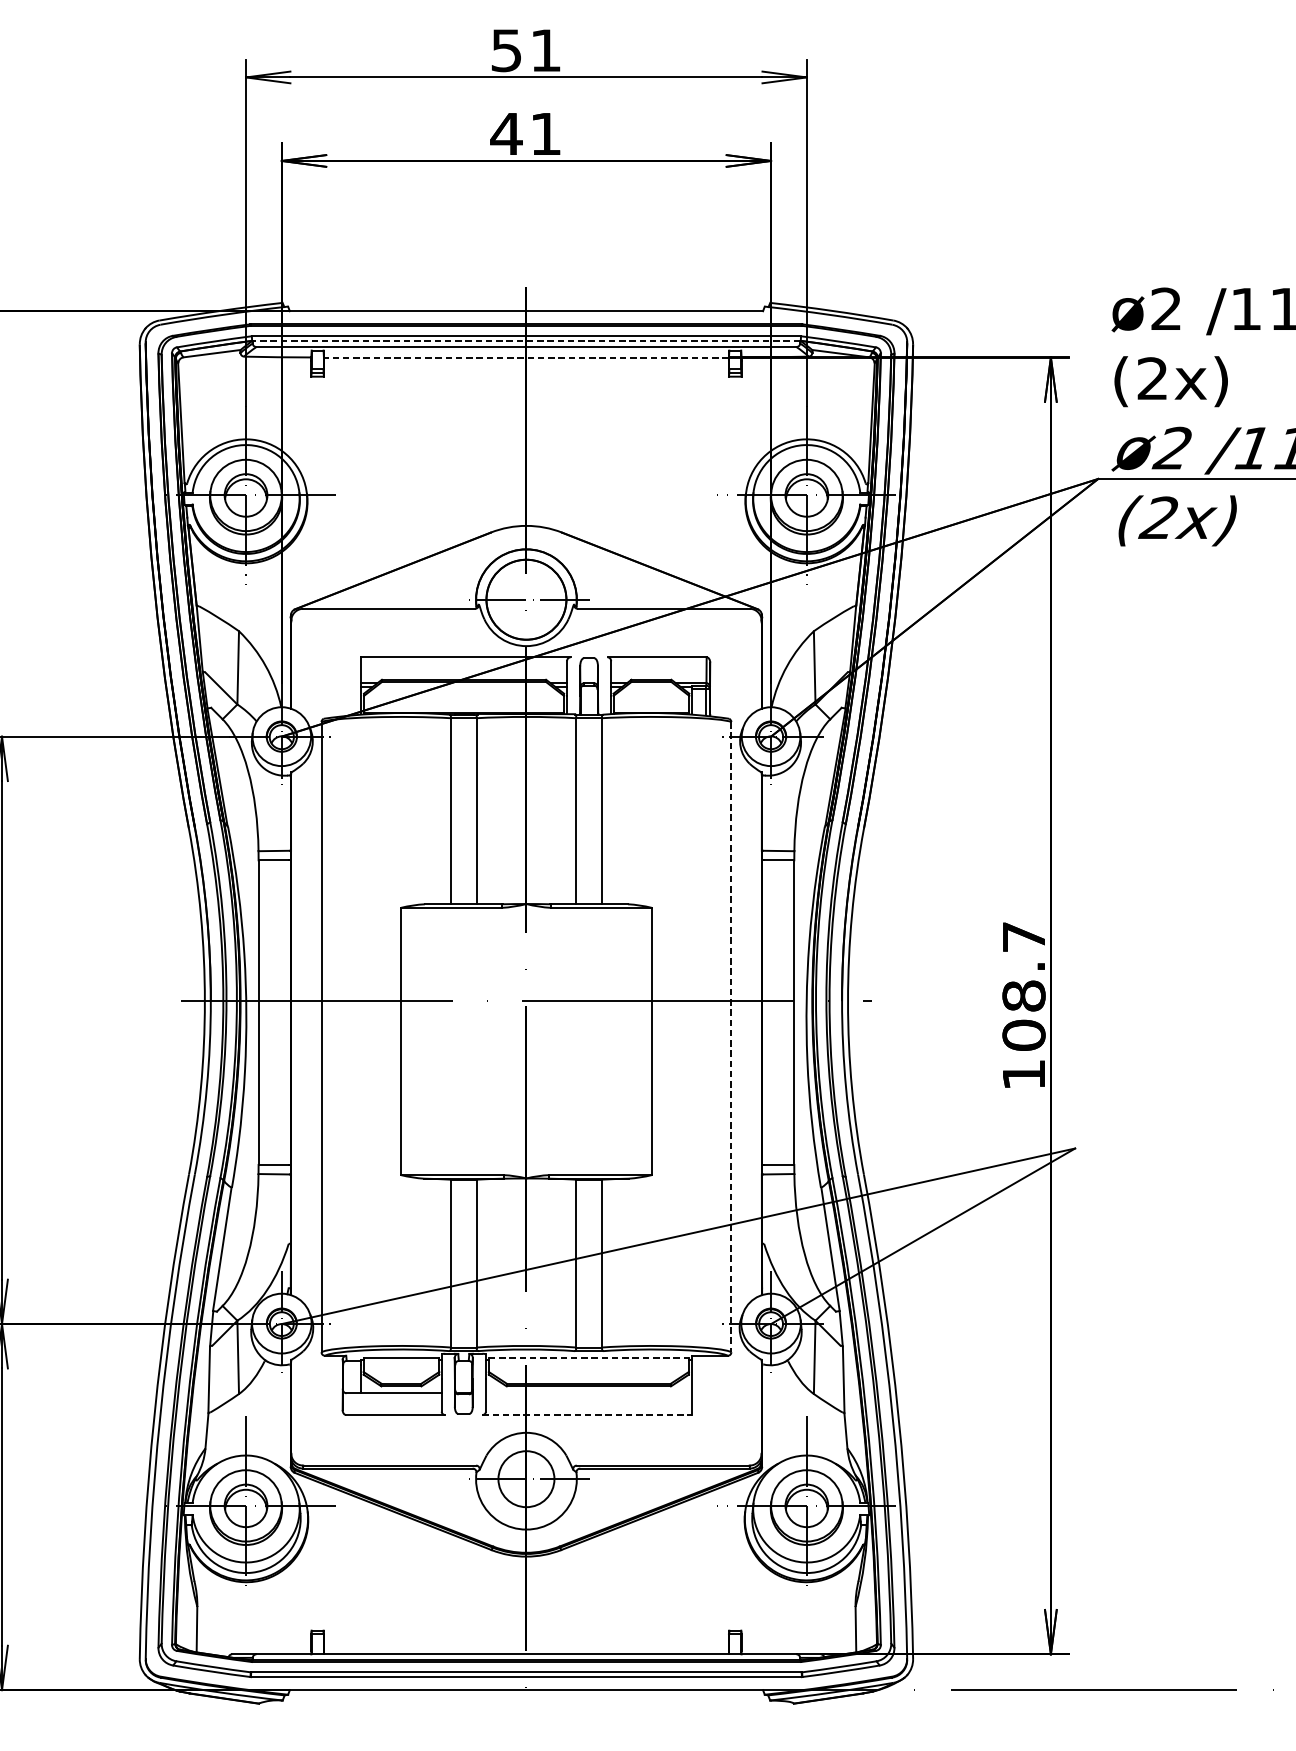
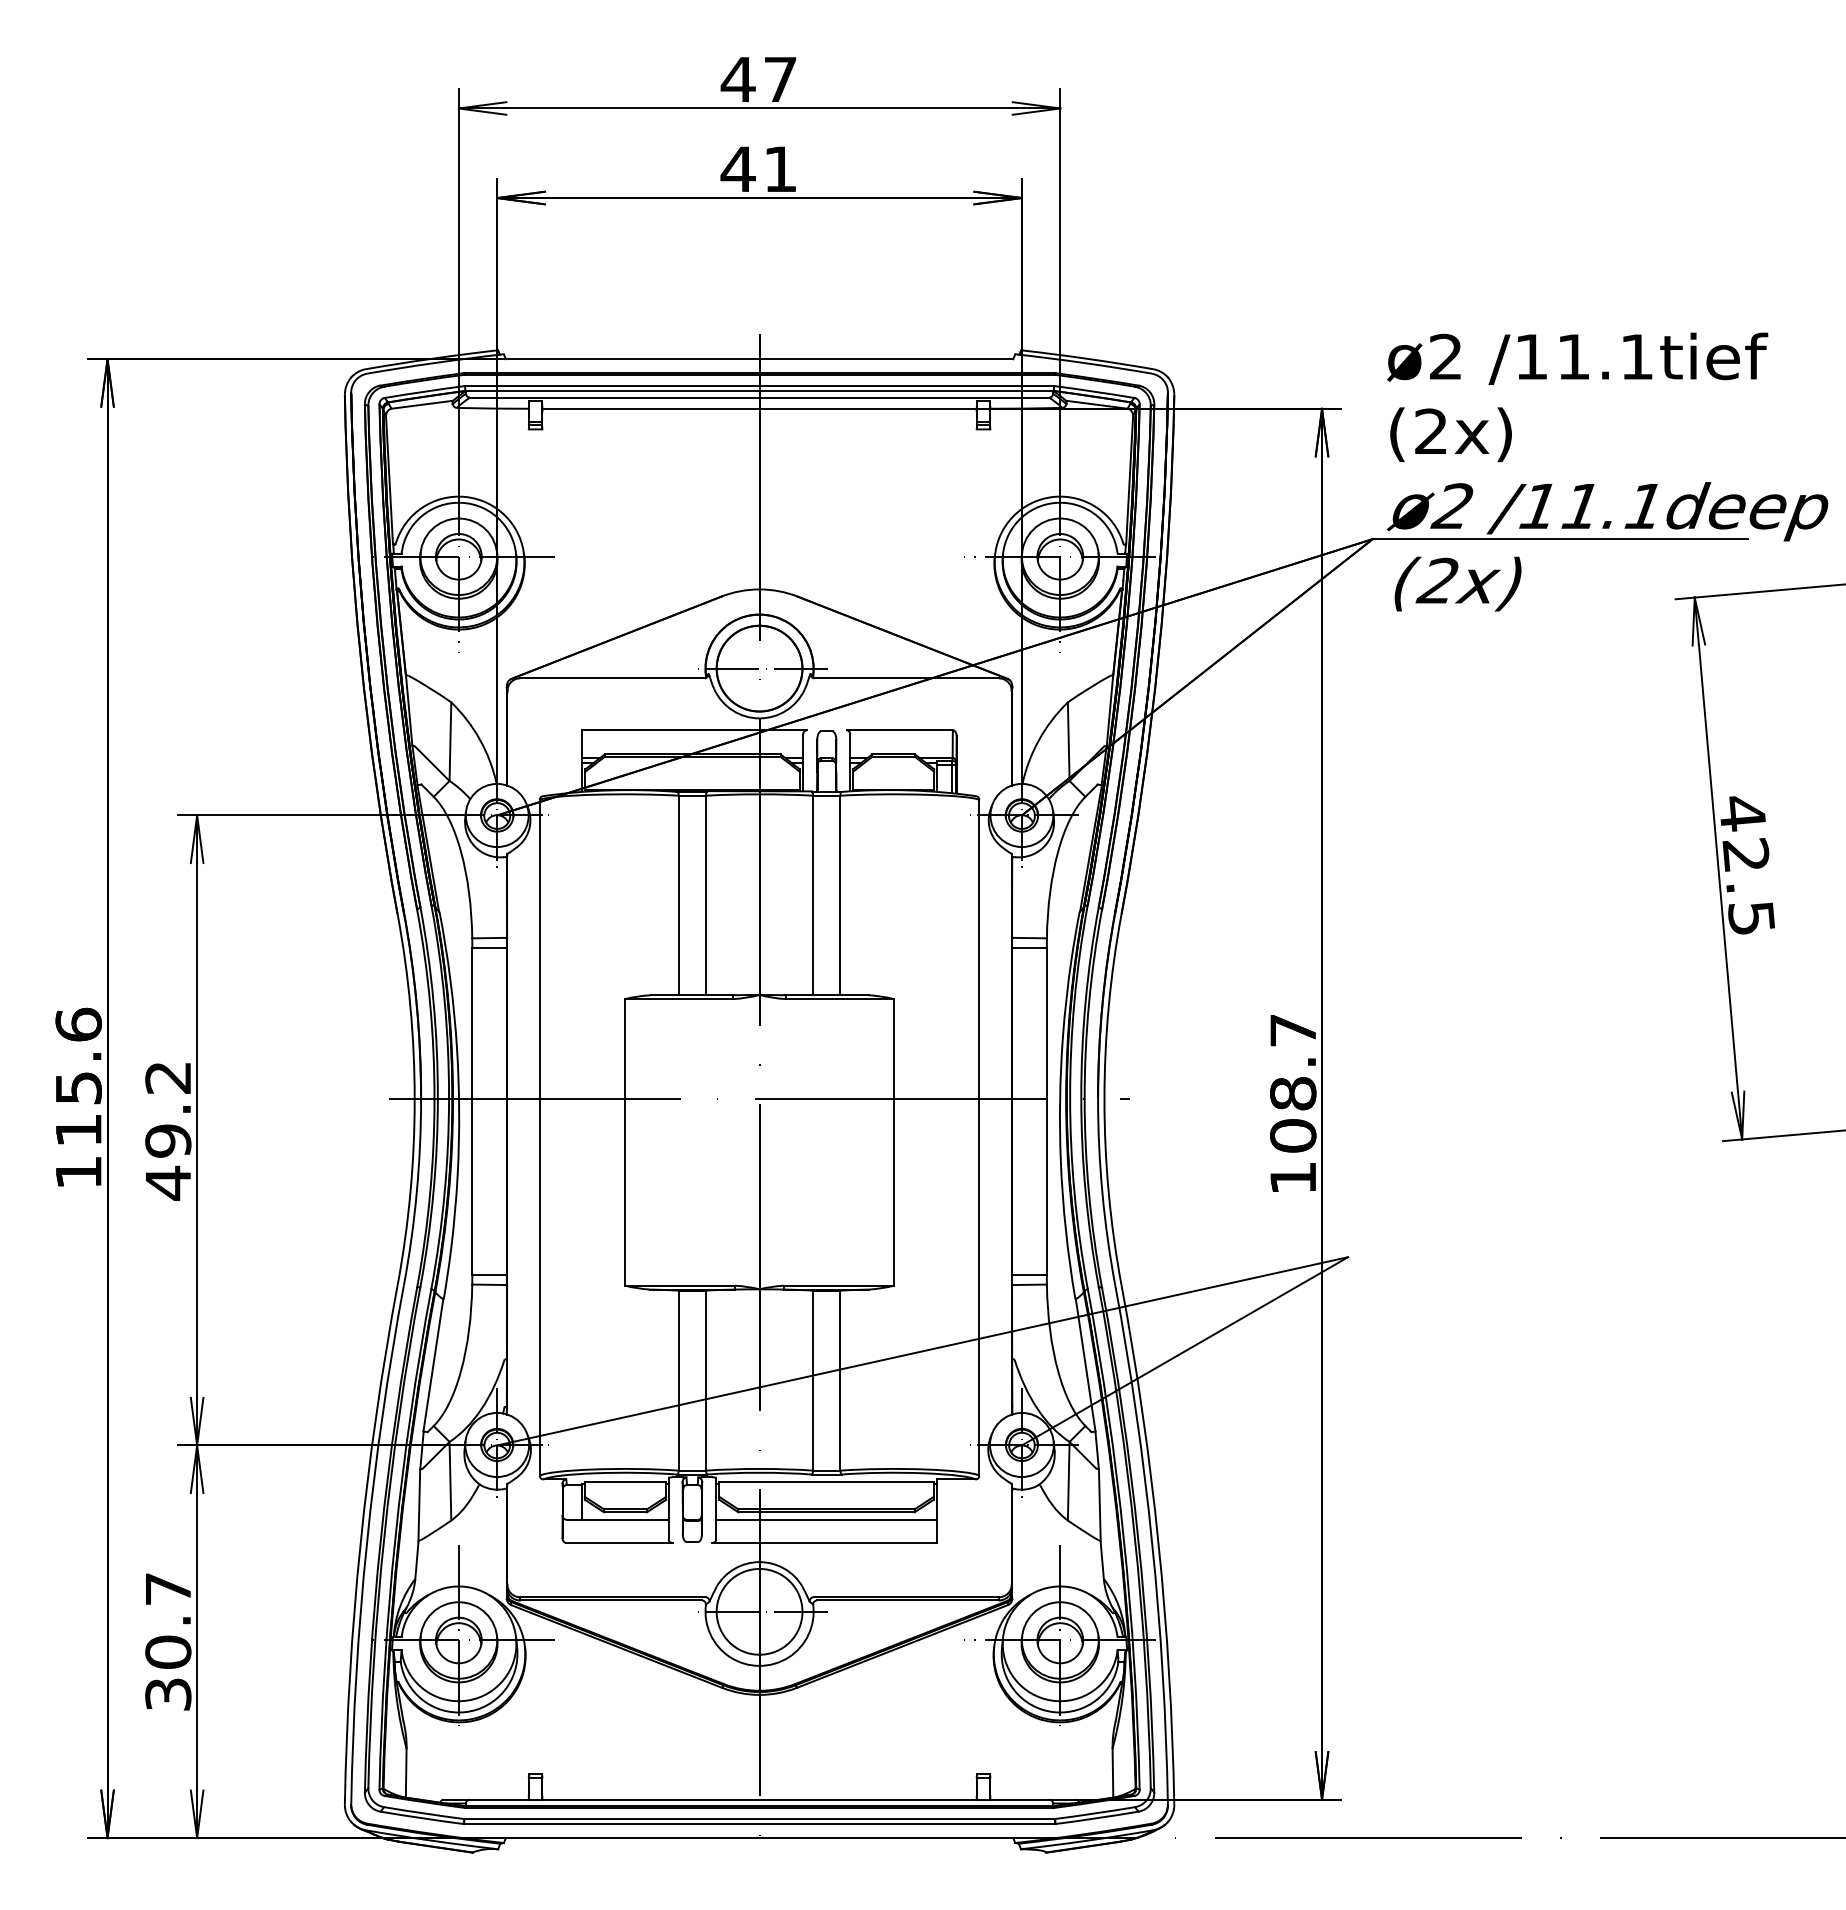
text: (525, 50) -> (758, 79), 51 -> 47
line: (526, 341) -> (759, 391), dashed -> solid
line: (526, 357) -> (759, 408), dashed -> solid
line: (731, 1036) -> (979, 1137), dashed -> solid
line: (589, 1357) -> (827, 1481), dashed -> solid
line: (588, 1393) -> (826, 1519), added
line: (586, 1415) -> (824, 1543), dashed -> solid
circle: (526, 1478) -> (759, 1611), size x1.43

